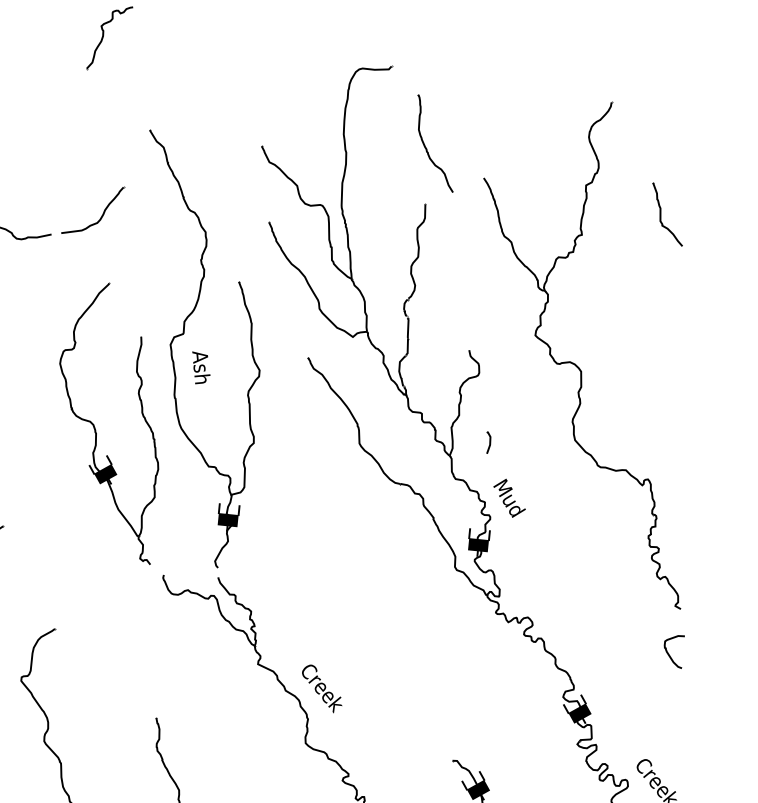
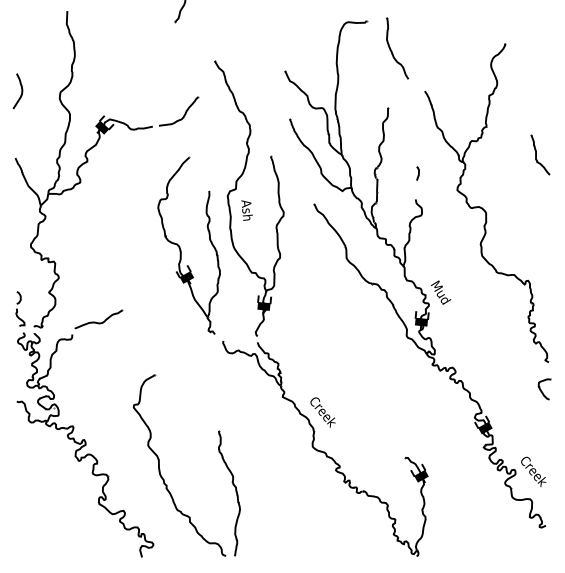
part: (435, 143) -> (397, 48), moved
part: (667, 213) -> (540, 154), moved
part: (488, 442) -> (417, 173), moved

